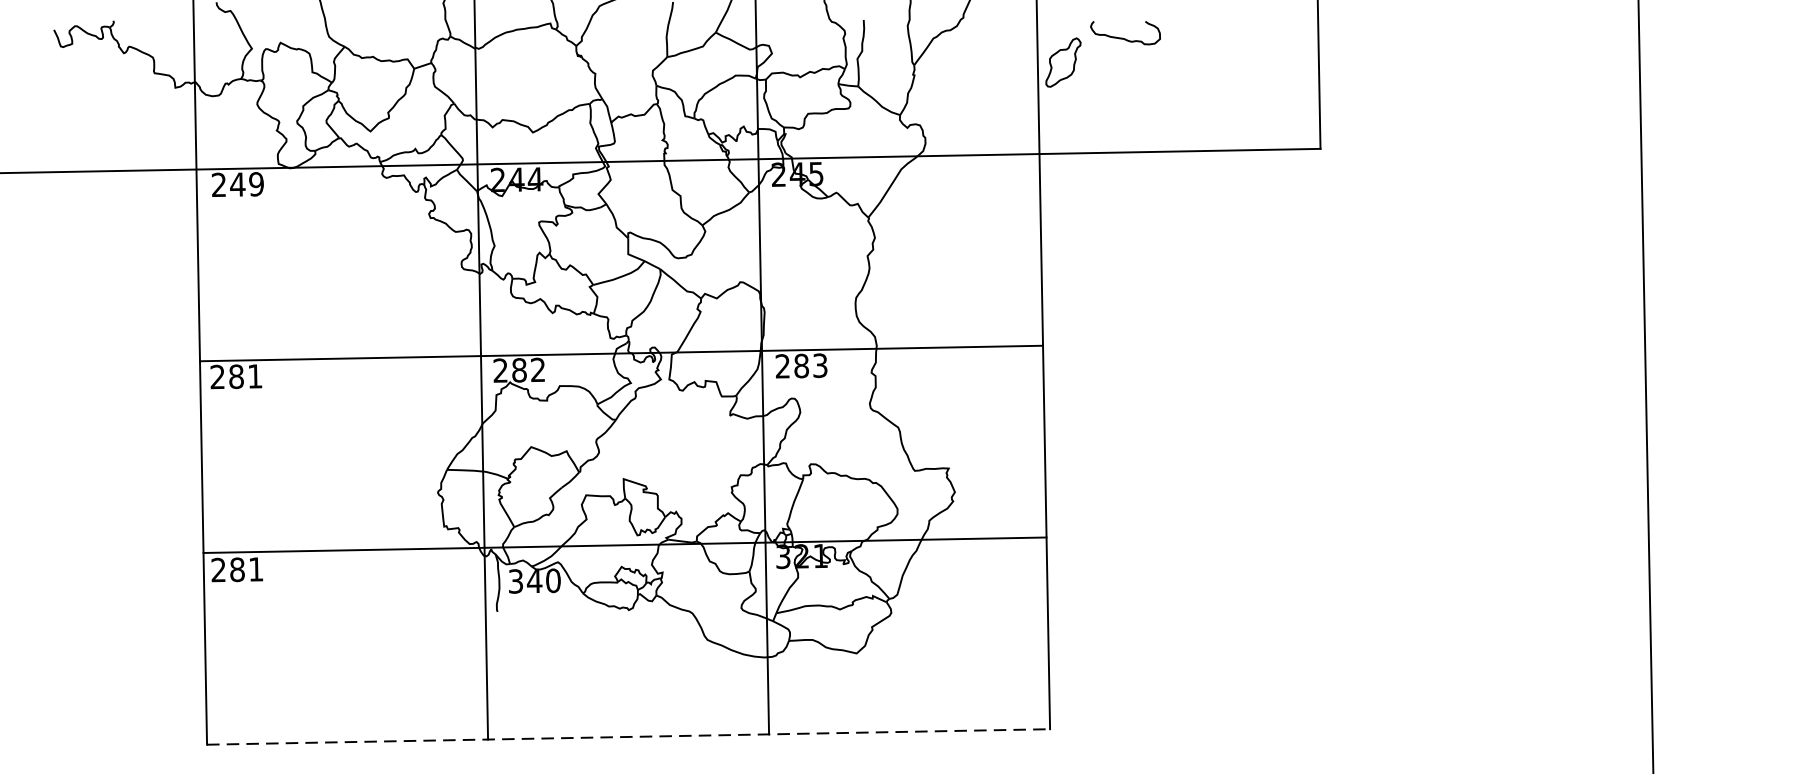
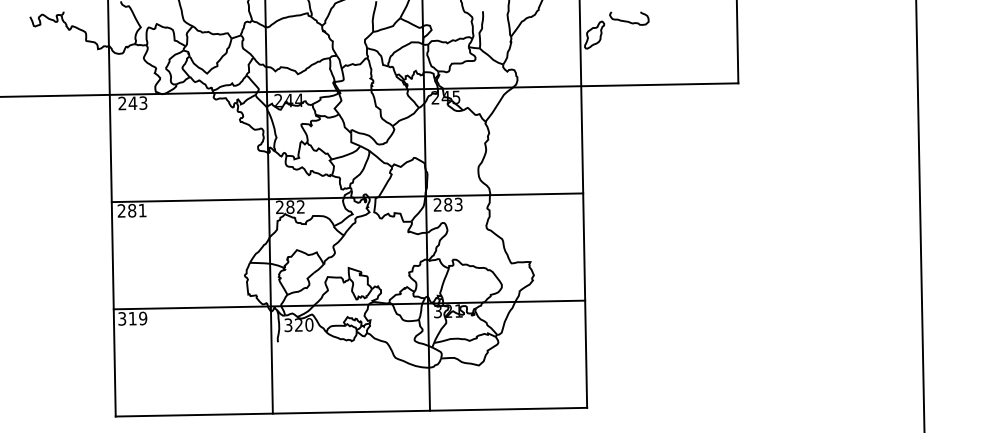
text: (256, 183) -> (143, 102), 249 -> 243
text: (237, 569) -> (132, 318), 281 -> 319
text: (533, 580) -> (298, 324), 340 -> 320
line: (628, 737) -> (351, 412), dashed -> solid

